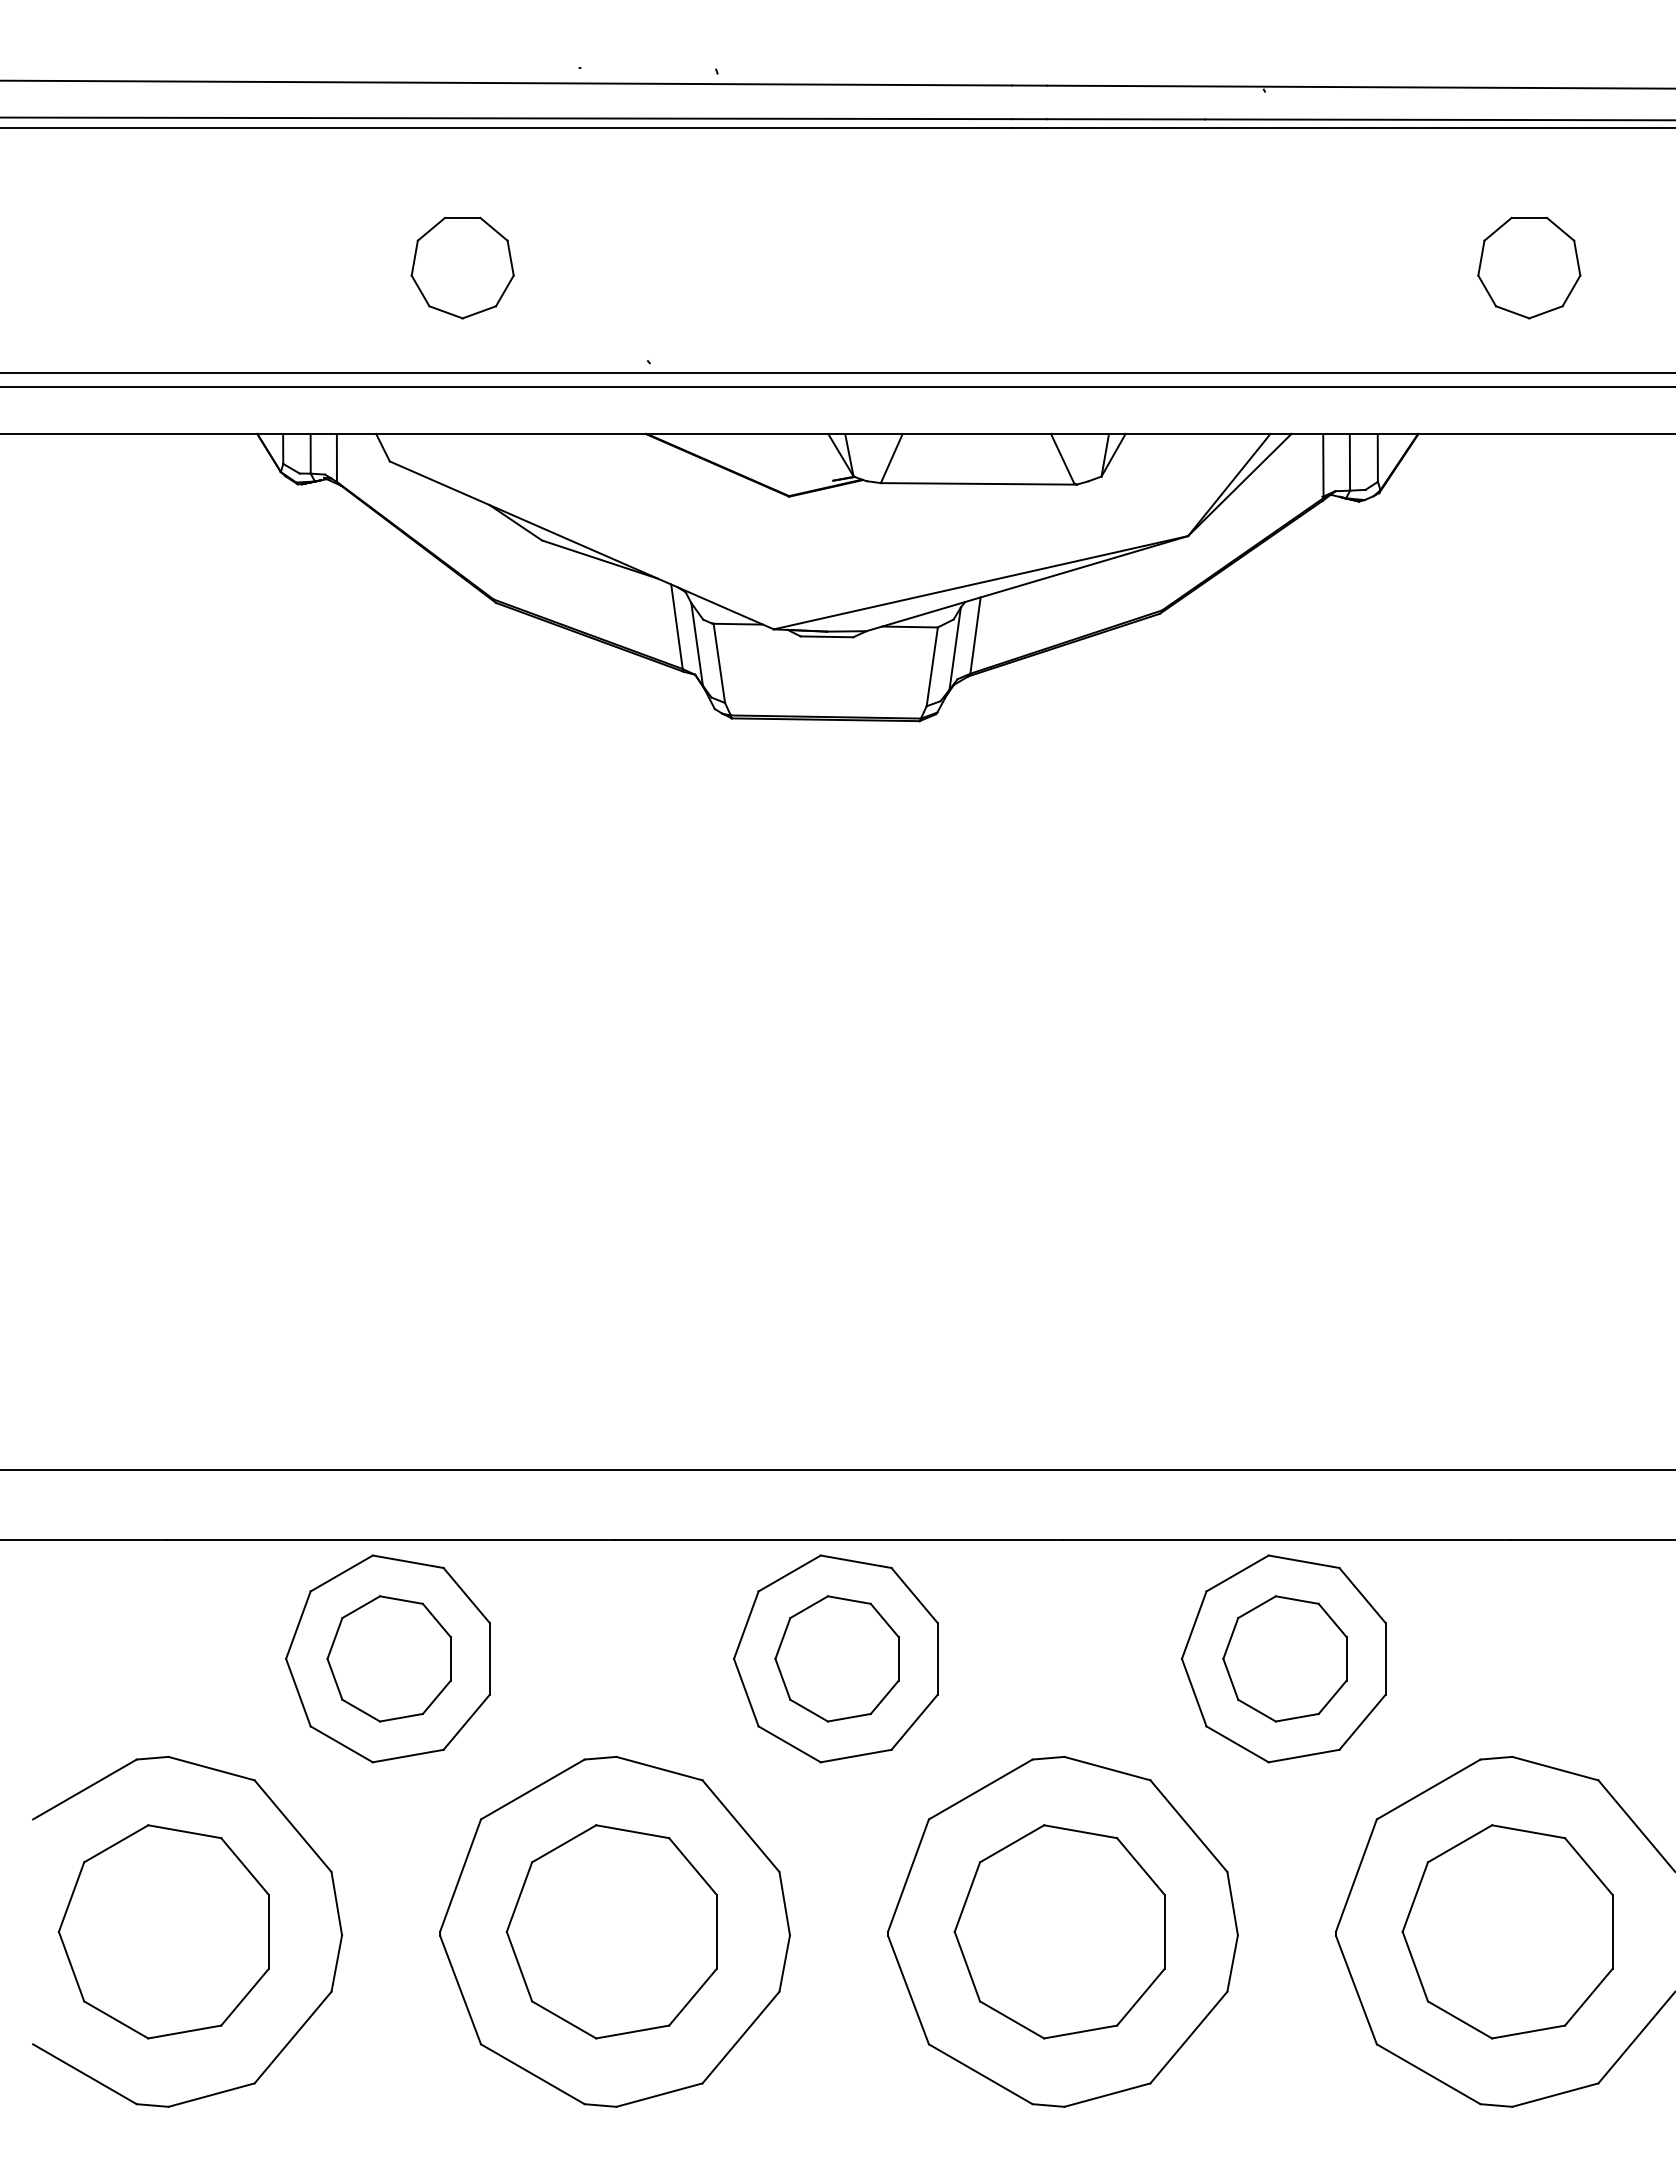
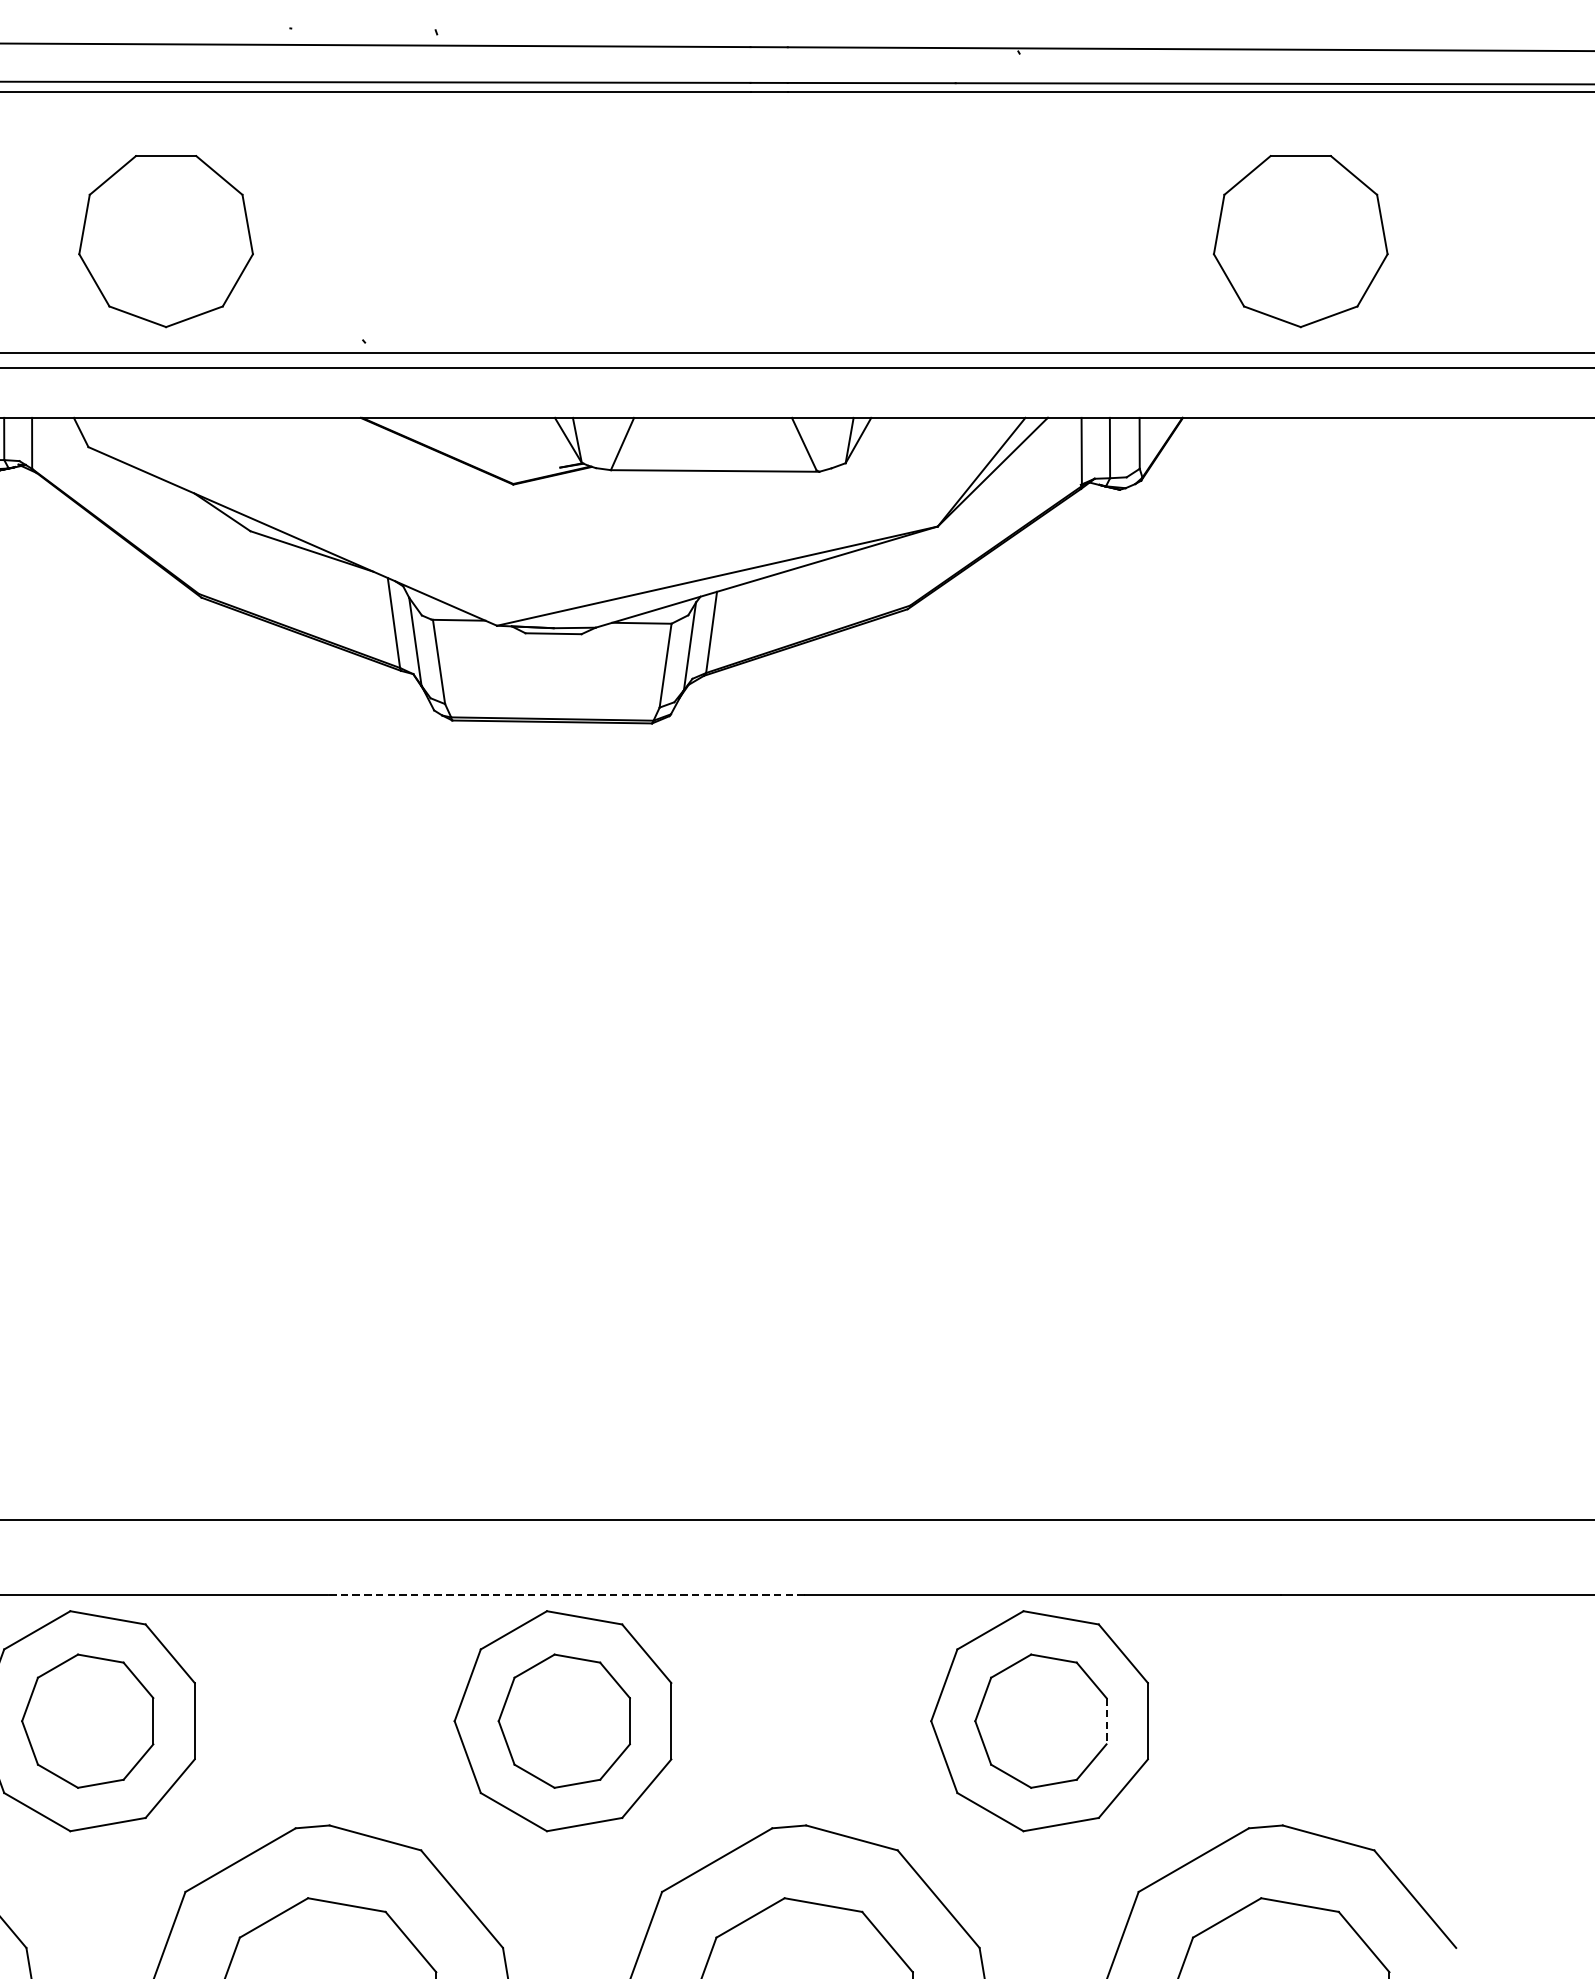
part: (462, 267) -> (165, 240), size x1.6
part: (1529, 267) -> (1301, 240), size x1.6
line: (839, 1539) -> (566, 1594), solid -> dashed
line: (1346, 1658) -> (1106, 1720), solid -> dashed

